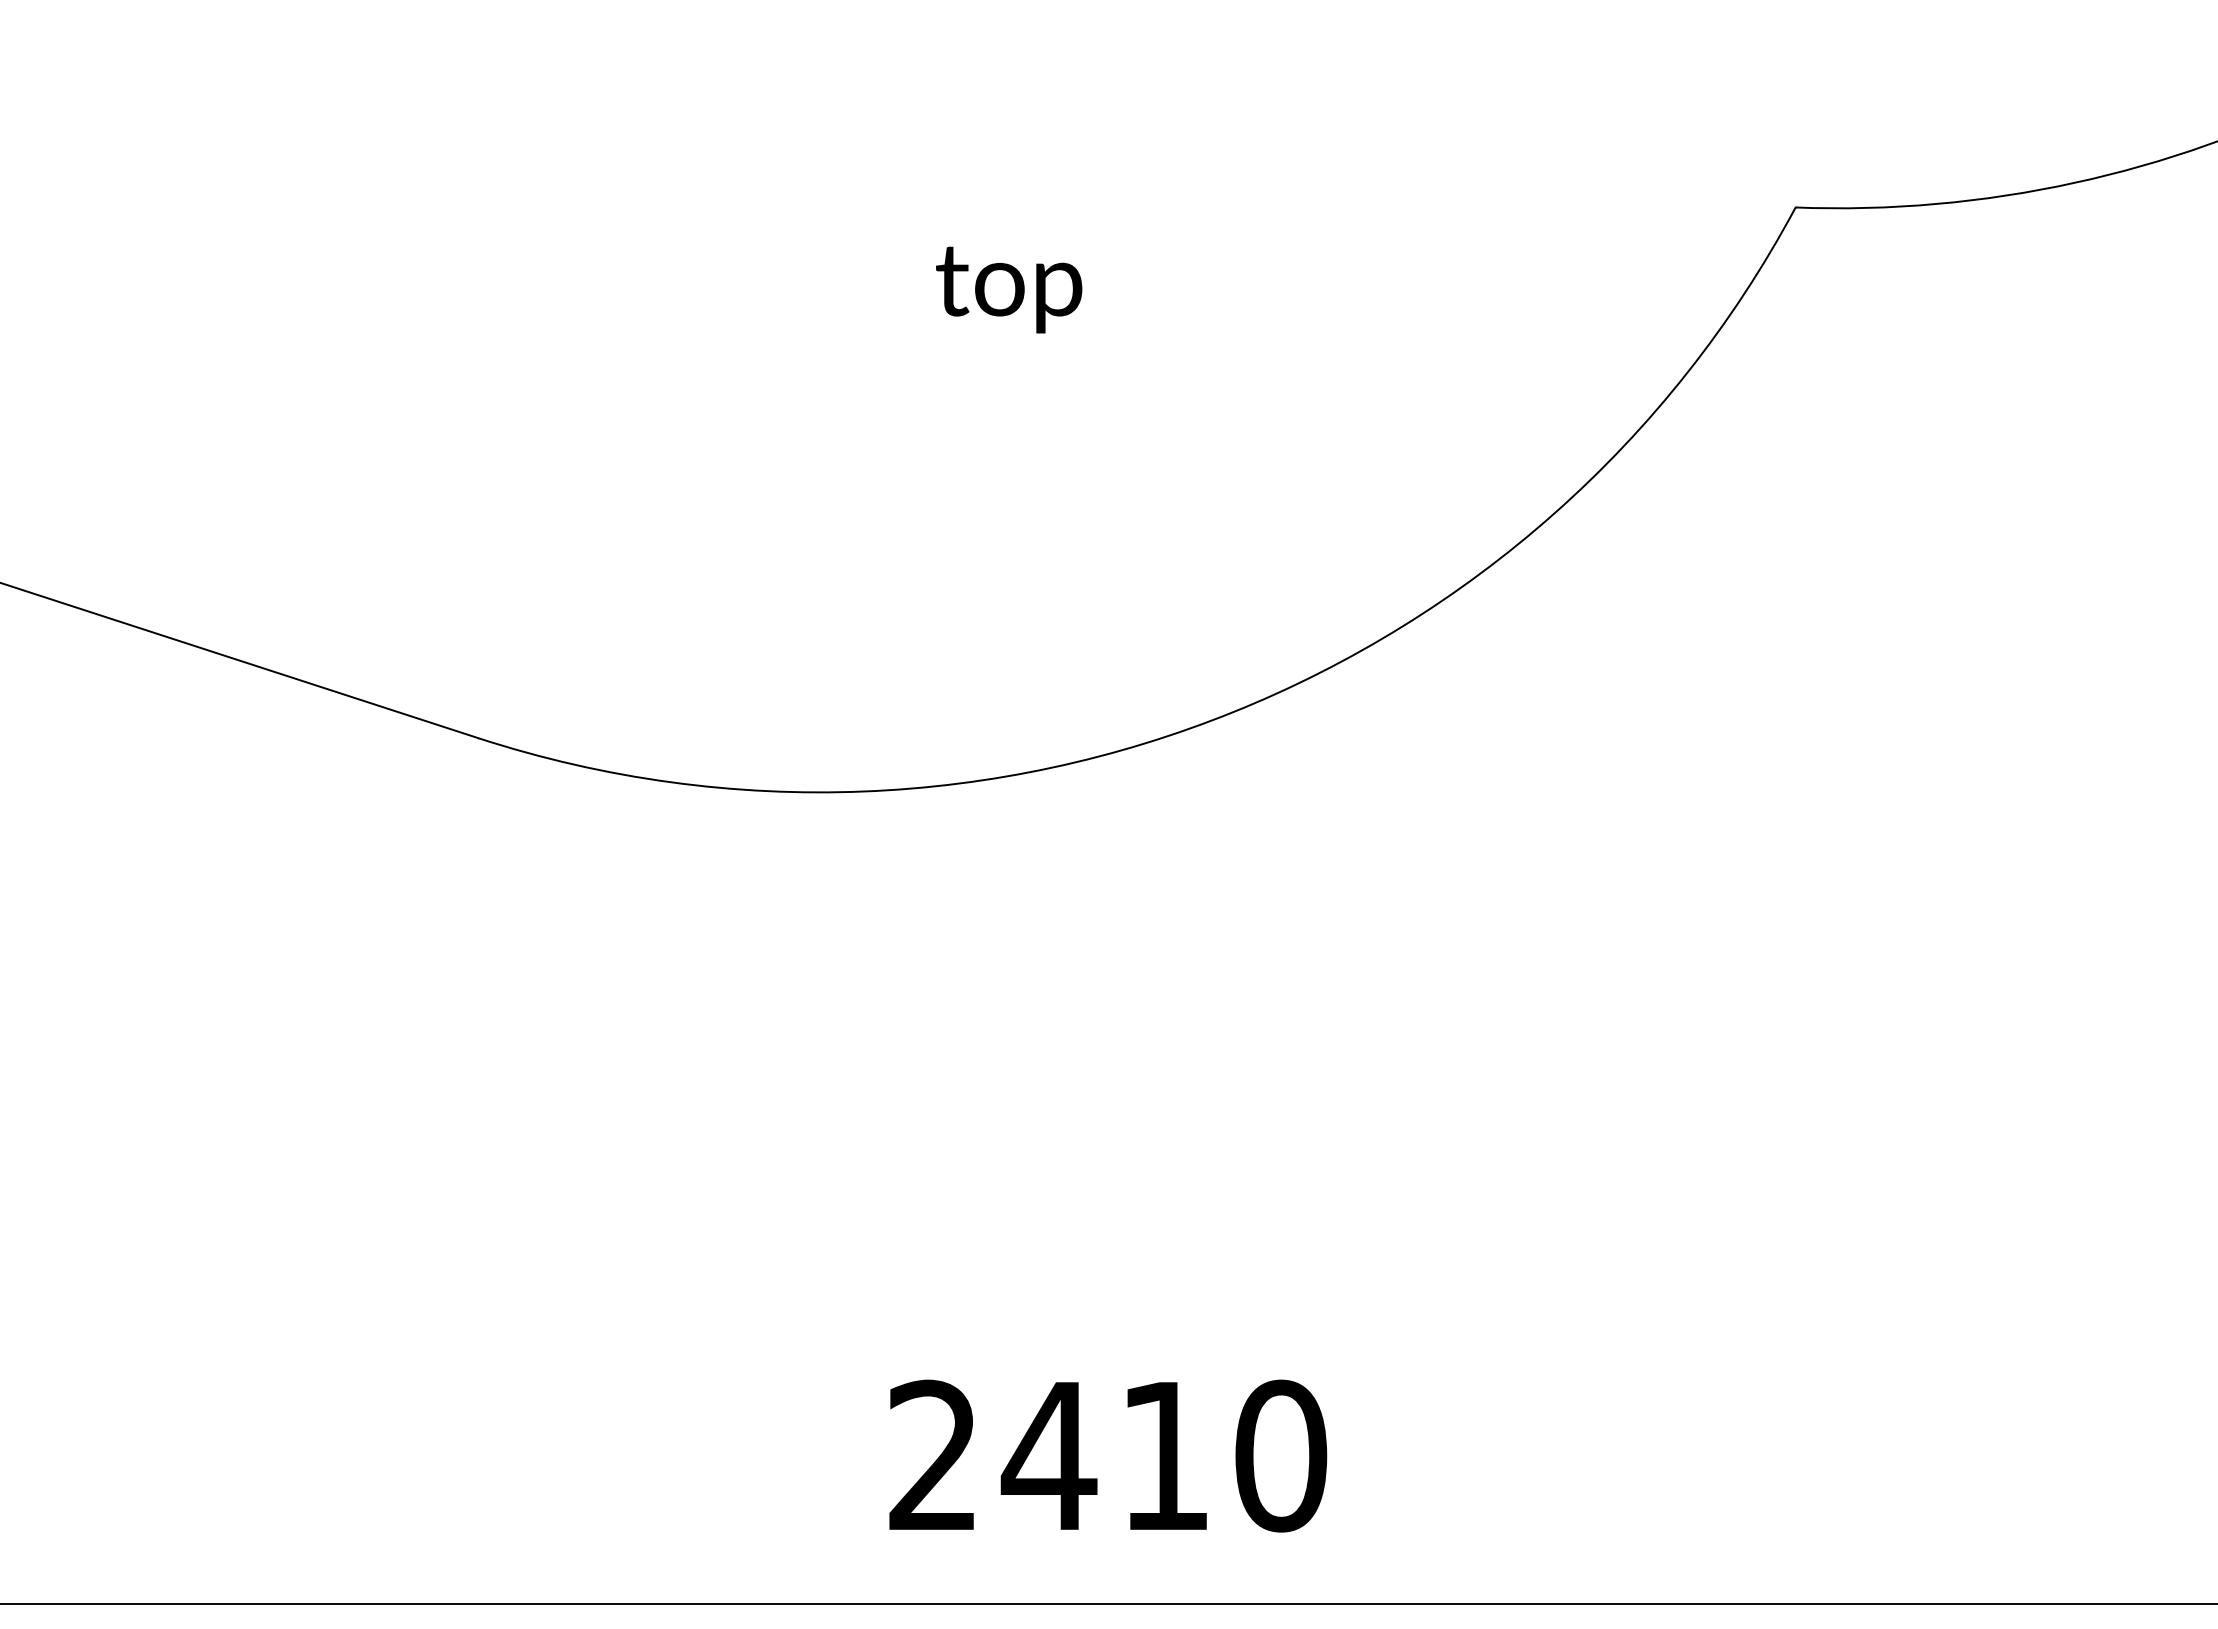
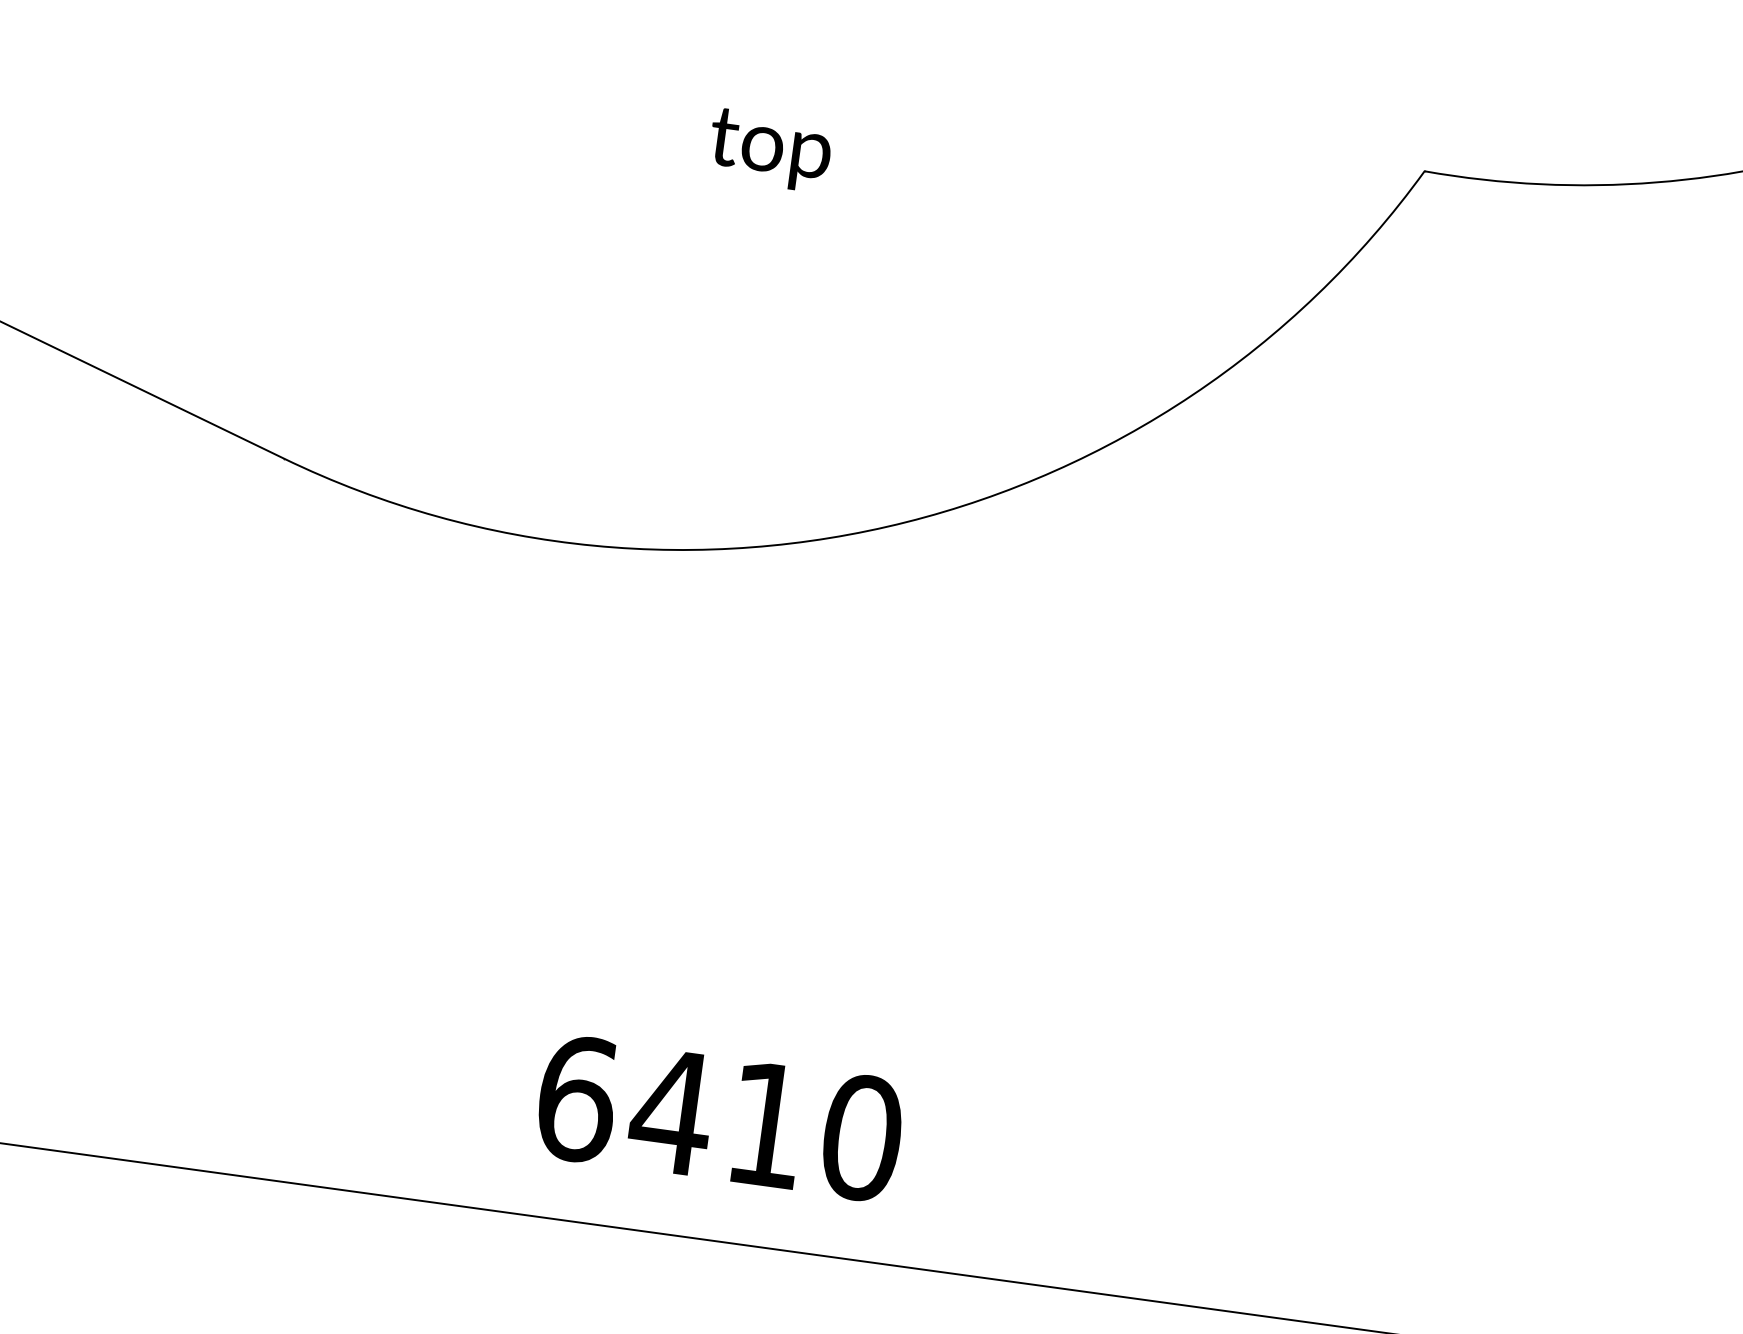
text: (934, 1455) -> (577, 1098), 2410 -> 6410

